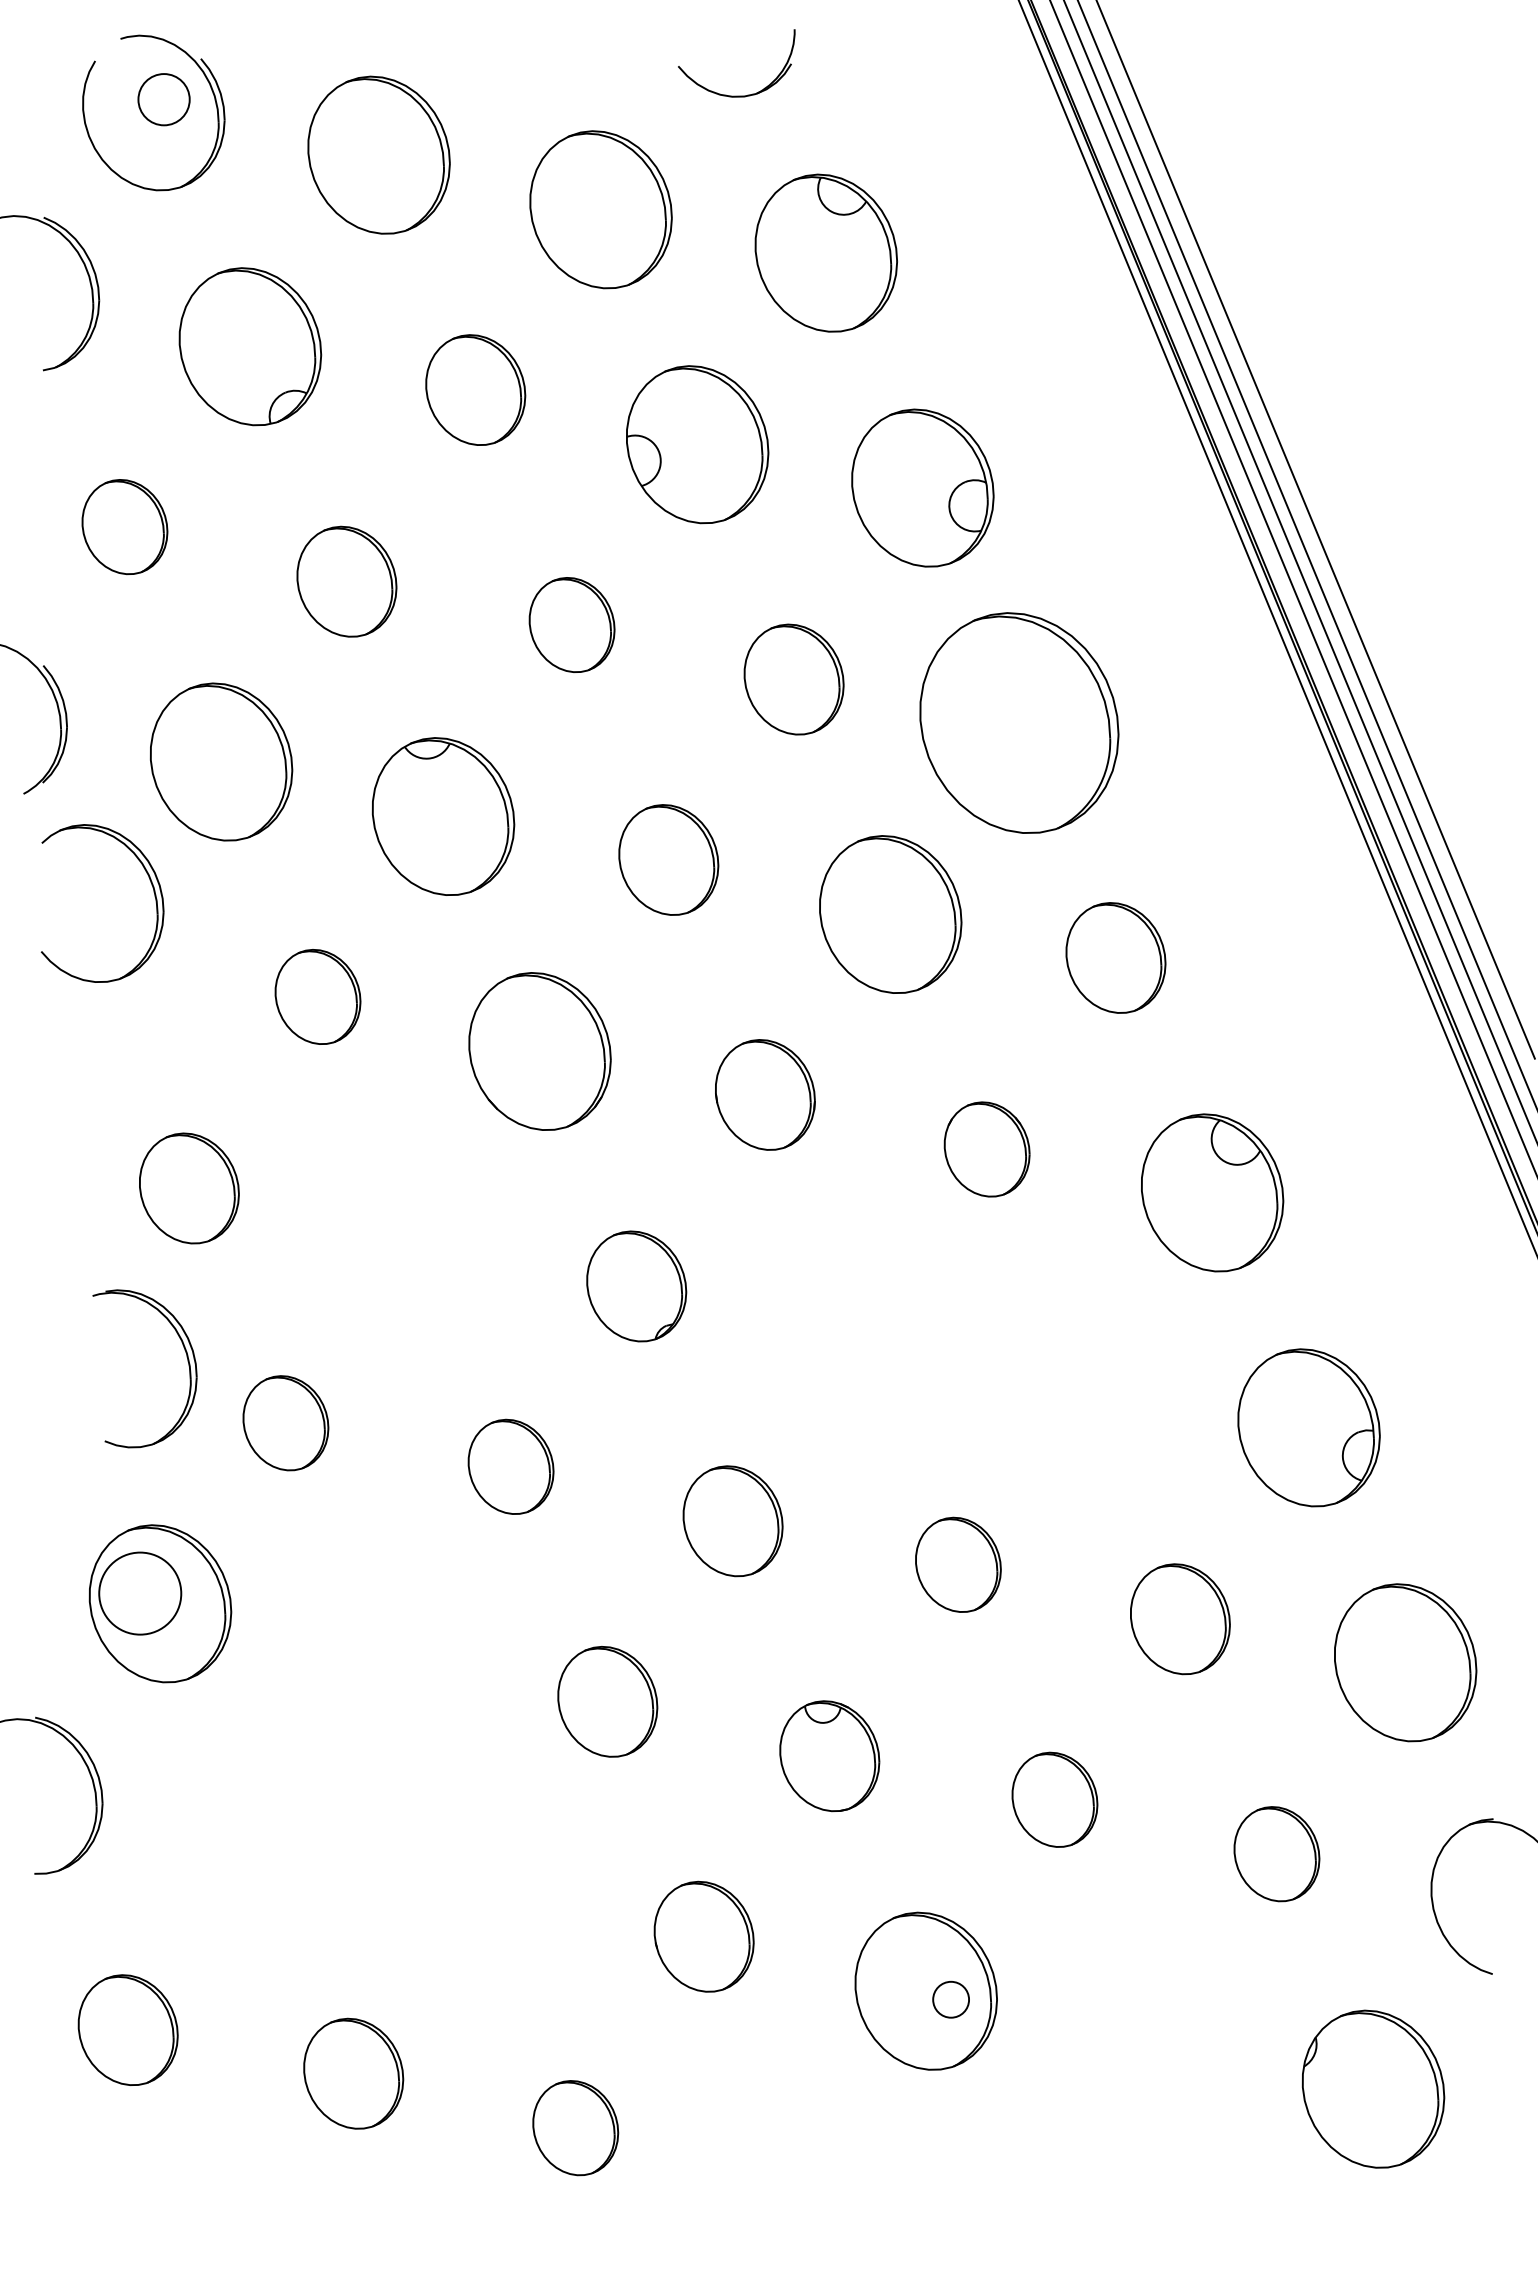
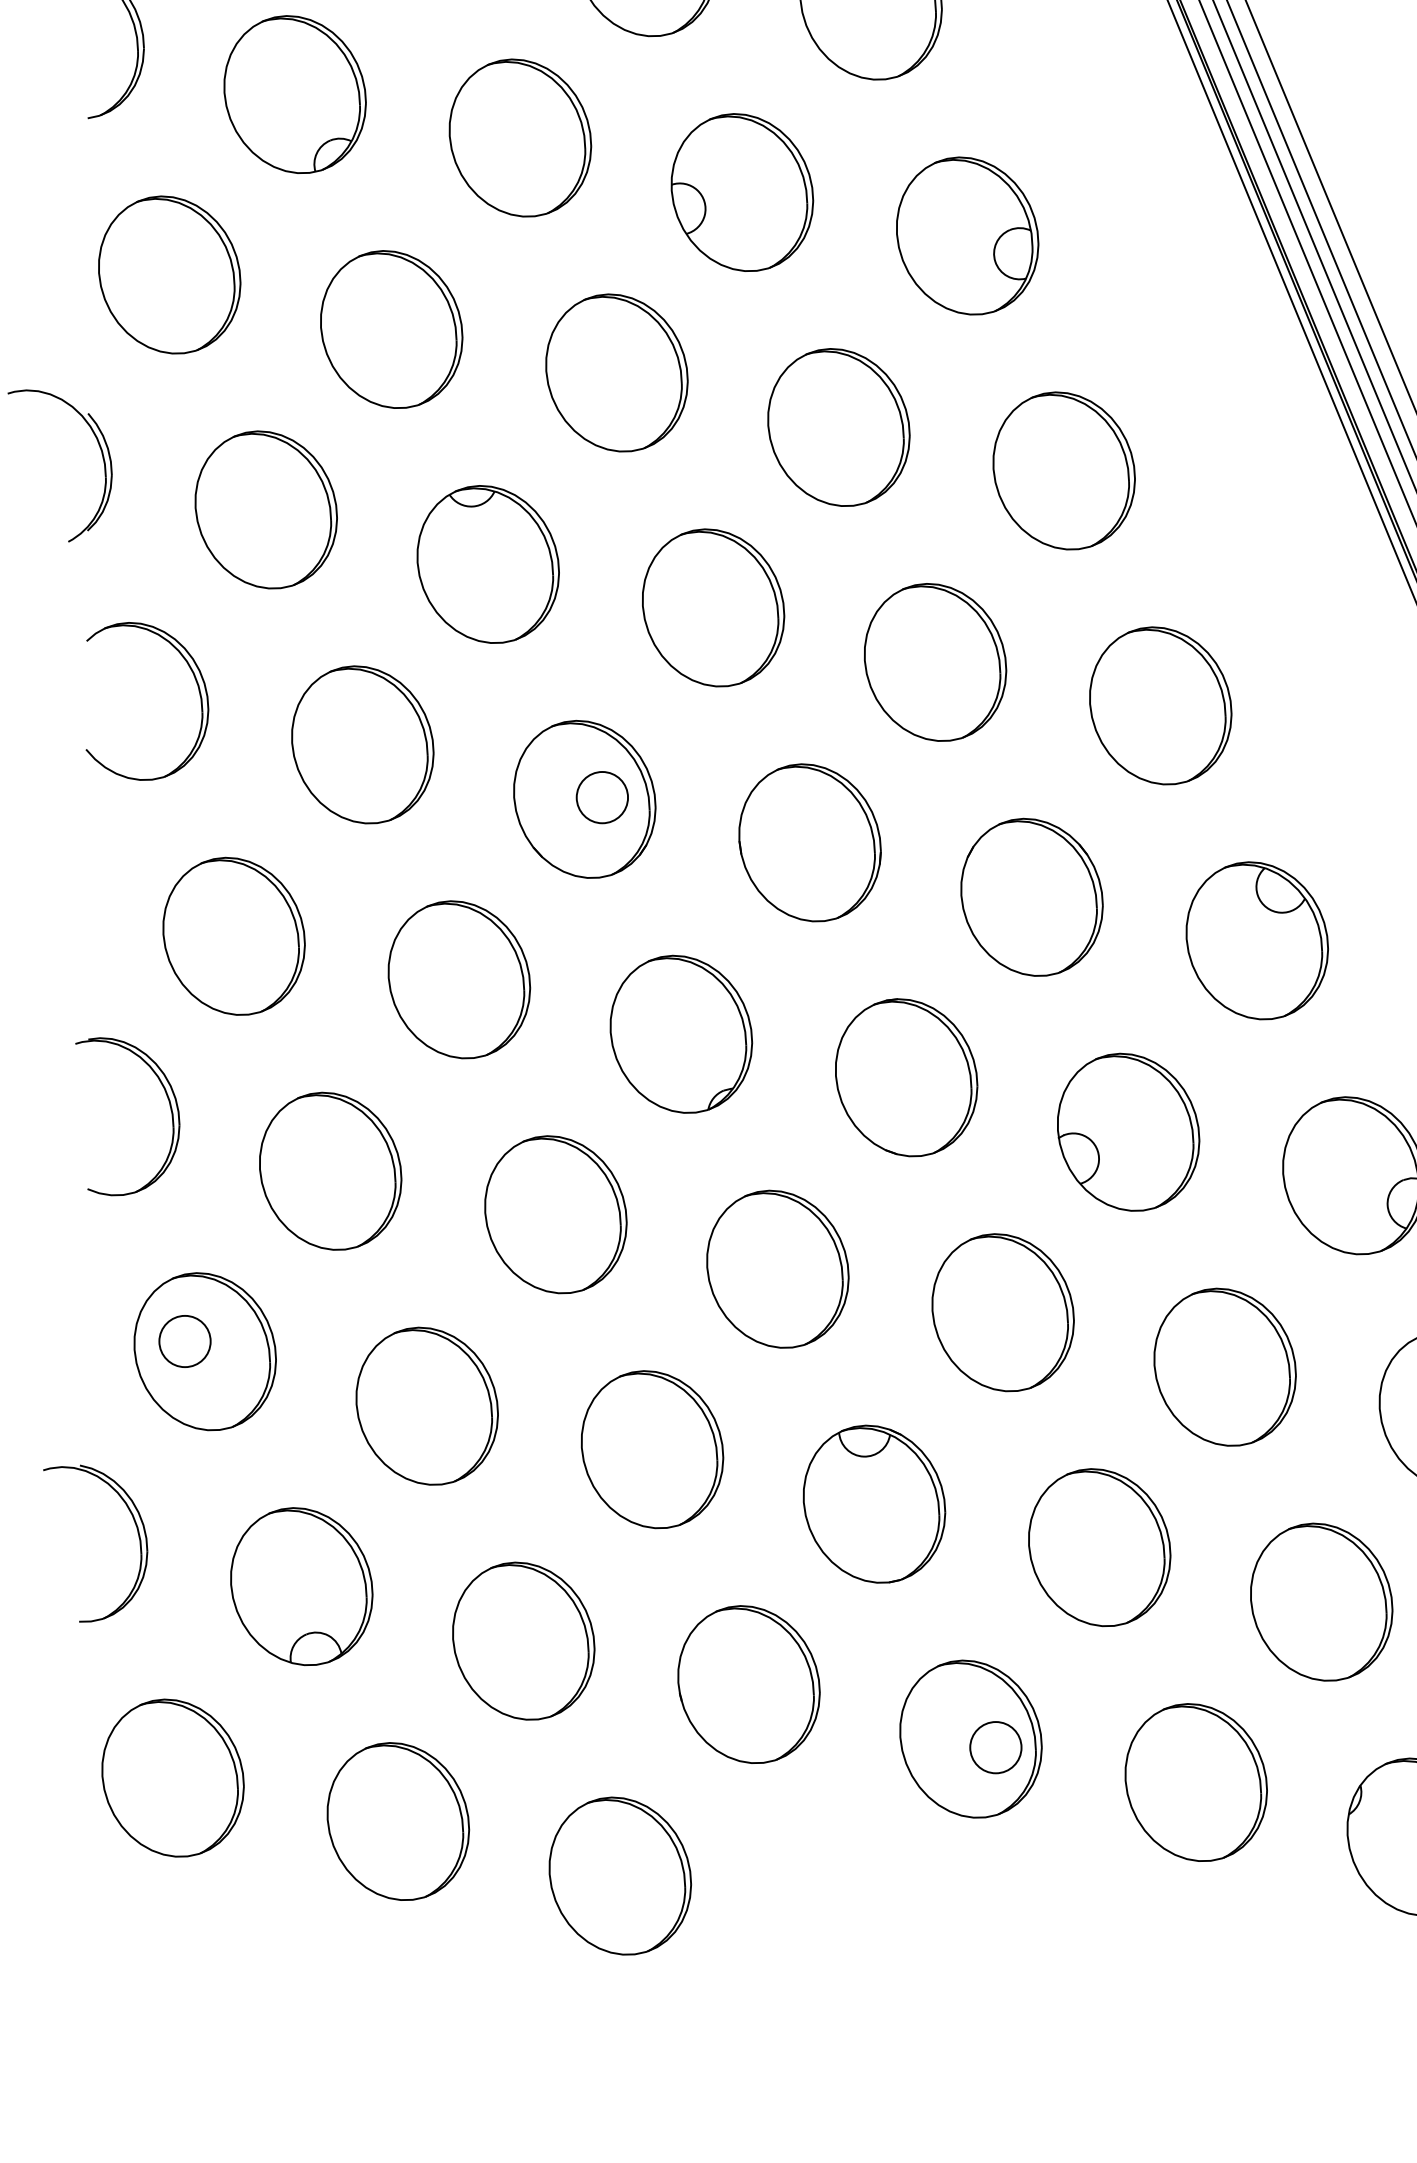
part: (475, 389) -> (520, 137), size x1.43
part: (124, 526) -> (169, 274), size x1.67
part: (346, 581) -> (391, 329), size x1.43
part: (571, 624) -> (616, 372), size x1.67
part: (793, 679) -> (838, 427), size x1.43
part: (1019, 722) -> (1064, 470), size x0.71
part: (668, 859) -> (713, 607), size x1.43
part: (153, 892) -> (198, 690), moved
part: (1115, 957) -> (1160, 705), size x1.43
part: (317, 996) -> (362, 744), size x1.67
circle: (557, 1049) -> (602, 797), added
part: (765, 1094) -> (810, 842), size x1.43
part: (986, 1149) -> (1031, 897), size x1.67
part: (189, 1188) -> (234, 936), size x1.43
part: (414, 1231) -> (459, 979), added
part: (636, 1286) -> (681, 1034), size x1.43
part: (861, 1329) -> (906, 1077), added
part: (186, 1357) -> (169, 1105), moved
part: (1083, 1384) -> (1128, 1132), added
part: (285, 1422) -> (330, 1170), size x1.67
part: (510, 1466) -> (555, 1214), size x1.67
part: (732, 1520) -> (777, 1268), size x1.43
part: (958, 1564) -> (1003, 1312), size x1.67
circle: (139, 1593) -> (184, 1341), size x0.62
part: (1180, 1618) -> (1225, 1366), size x1.43
part: (382, 1657) -> (427, 1405), added
part: (607, 1701) -> (652, 1449), size x1.43
part: (829, 1755) -> (874, 1503), size x1.43
part: (1054, 1799) -> (1099, 1547), size x1.67
part: (256, 1838) -> (301, 1586), added
part: (1276, 1853) -> (1321, 1601), size x1.67
part: (478, 1892) -> (523, 1640), added
part: (703, 1936) -> (748, 1684), size x1.43
circle: (950, 1999) -> (995, 1747), size x1.43
part: (127, 2029) -> (172, 1777), size x1.43
part: (1151, 2034) -> (1196, 1782), added
part: (353, 2073) -> (398, 1821), size x1.43
part: (575, 2127) -> (620, 1875), size x1.67

